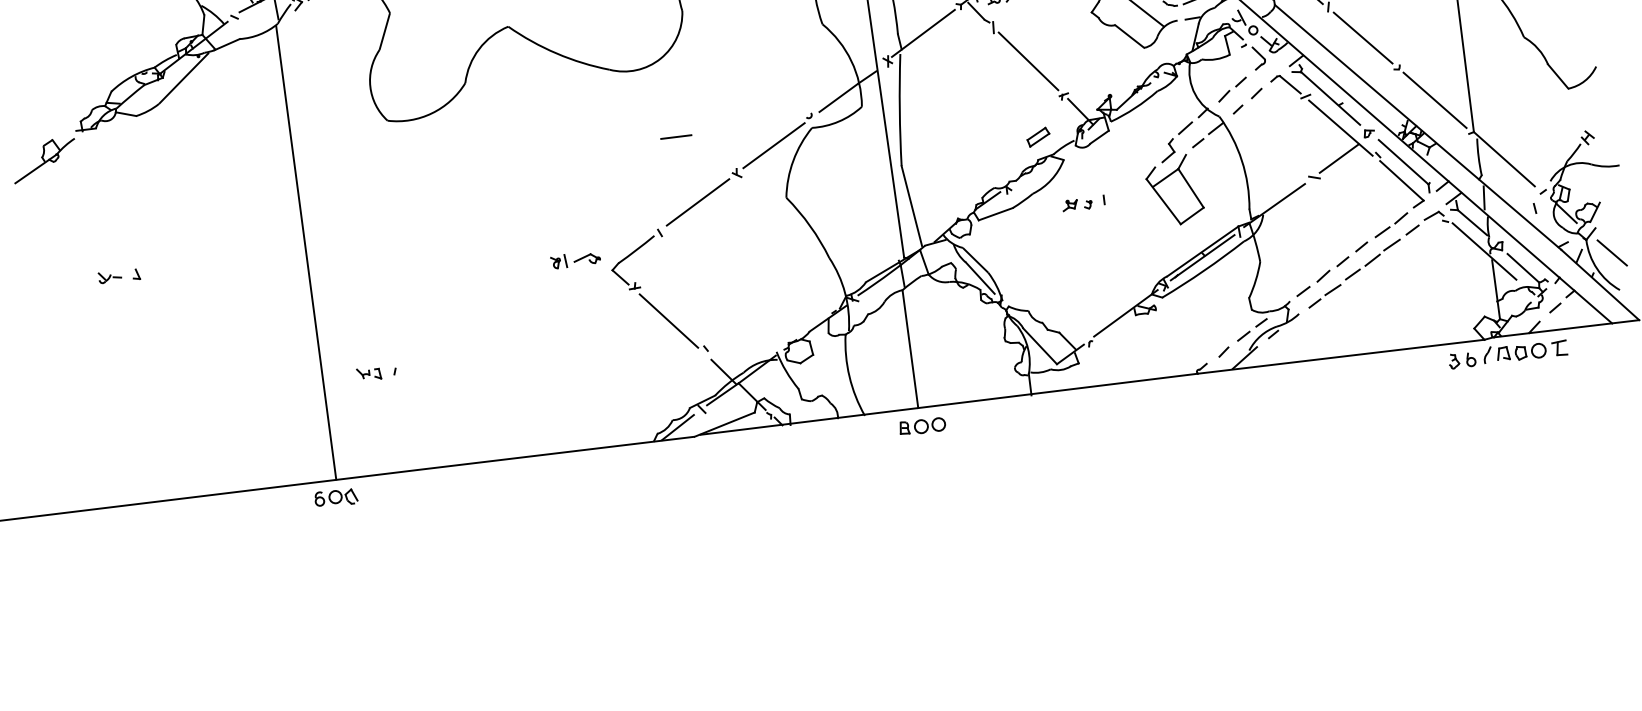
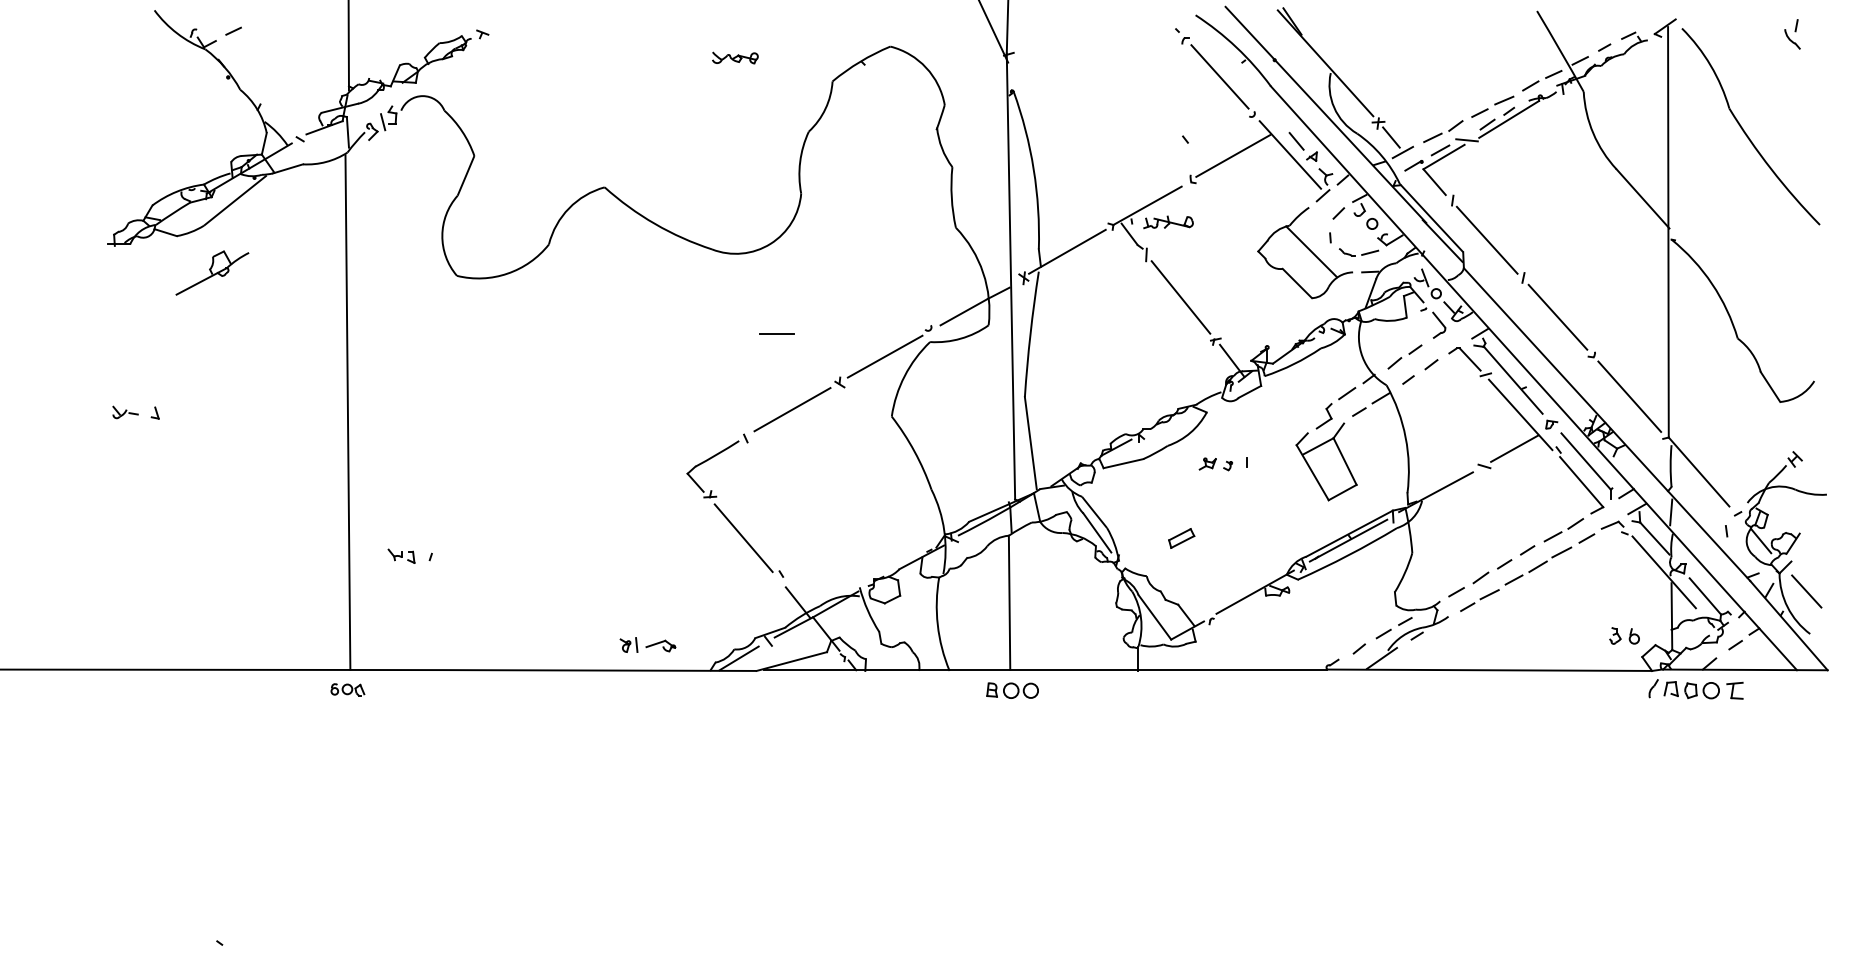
part: (1038, 137) -> (1181, 538), moved
part: (44, 159) -> (212, 272), moved
part: (575, 259) -> (647, 644), moved
part: (1462, 360) -> (1624, 635), moved
part: (335, 497) -> (347, 689), size x0.7

